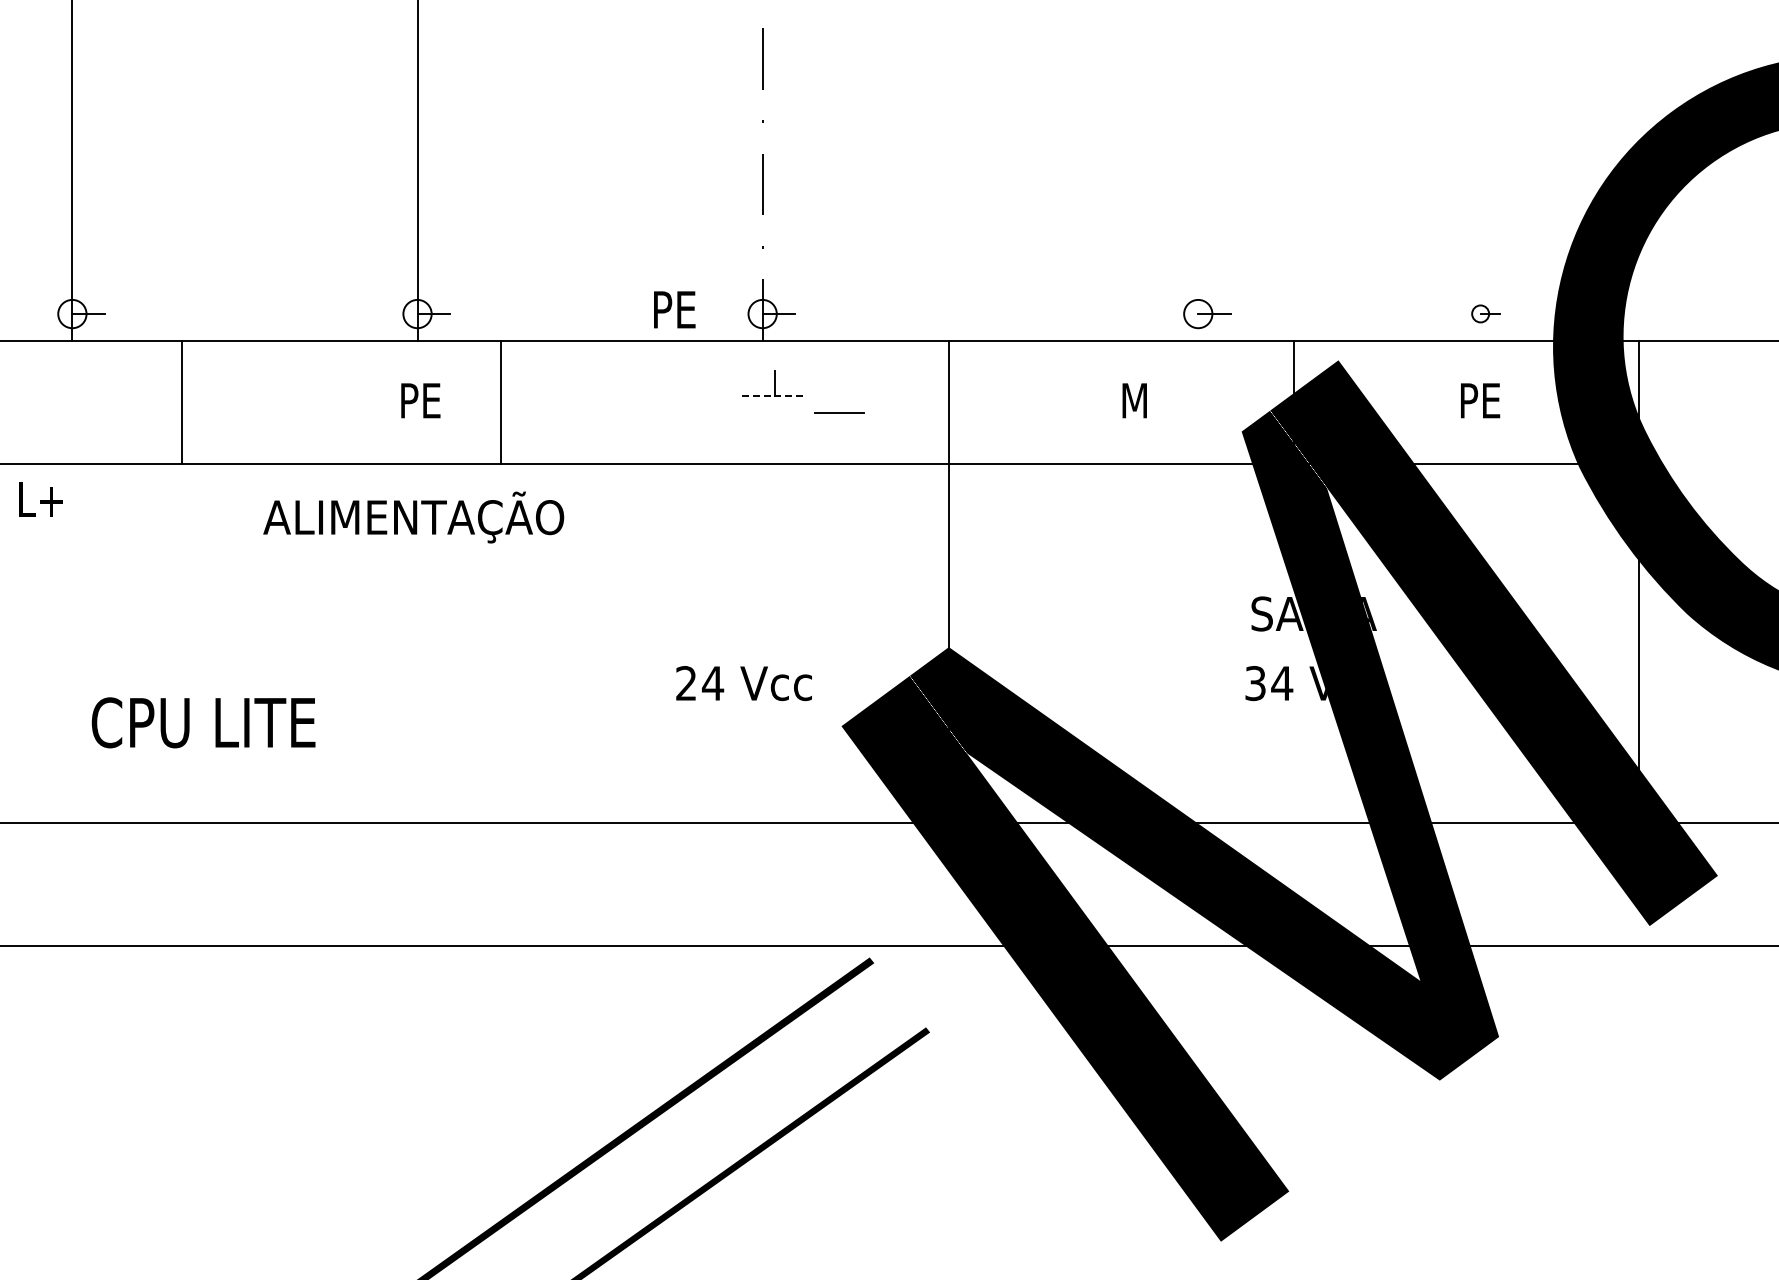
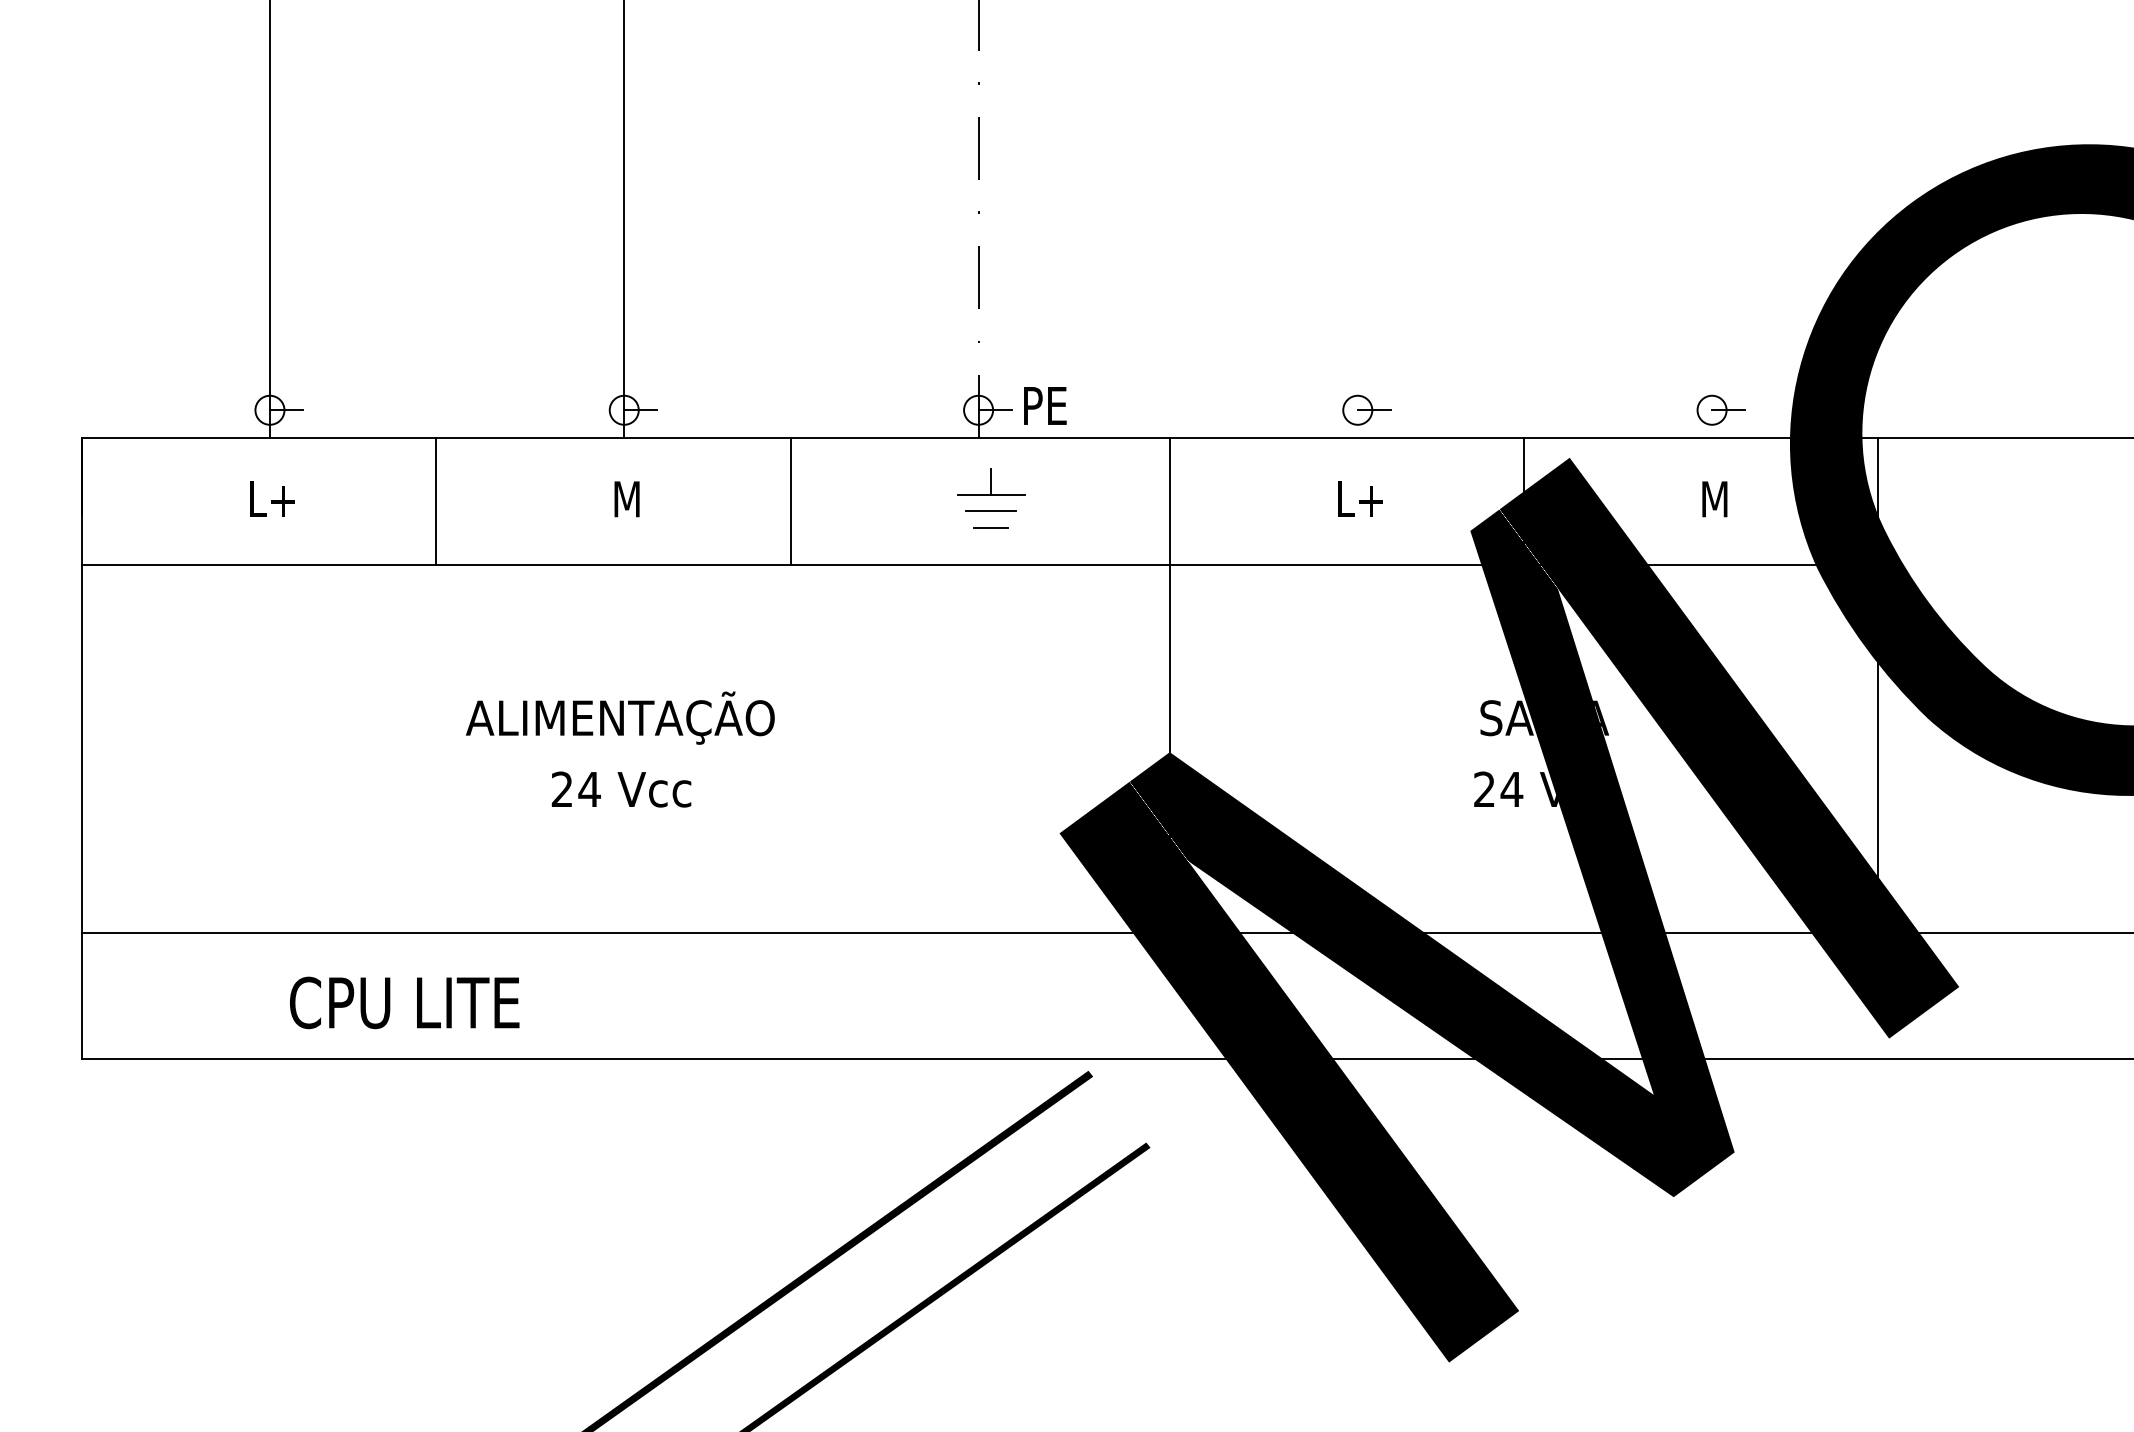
text: (674, 309) -> (1045, 405), moved
part: (1206, 313) -> (1366, 409), moved
part: (1485, 313) -> (1720, 409), size x1.67
line: (775, 396) -> (991, 494), dashed -> solid
text: (420, 400) -> (627, 499), PE -> M
text: (1134, 400) -> (1360, 499), M -> L+
text: (1480, 400) -> (1715, 499), PE -> M
line: (182, 401) -> (436, 500), moved
line: (500, 401) -> (790, 500), moved
line: (838, 411) -> (990, 510), moved
line: (774, 428) -> (990, 527), added
text: (40, 498) -> (272, 498), moved
text: (413, 516) -> (620, 717), moved
text: (744, 683) -> (621, 789), moved
text: (1255, 683) -> (1484, 789), 34 -> 24
text: (203, 722) -> (404, 1002), moved

